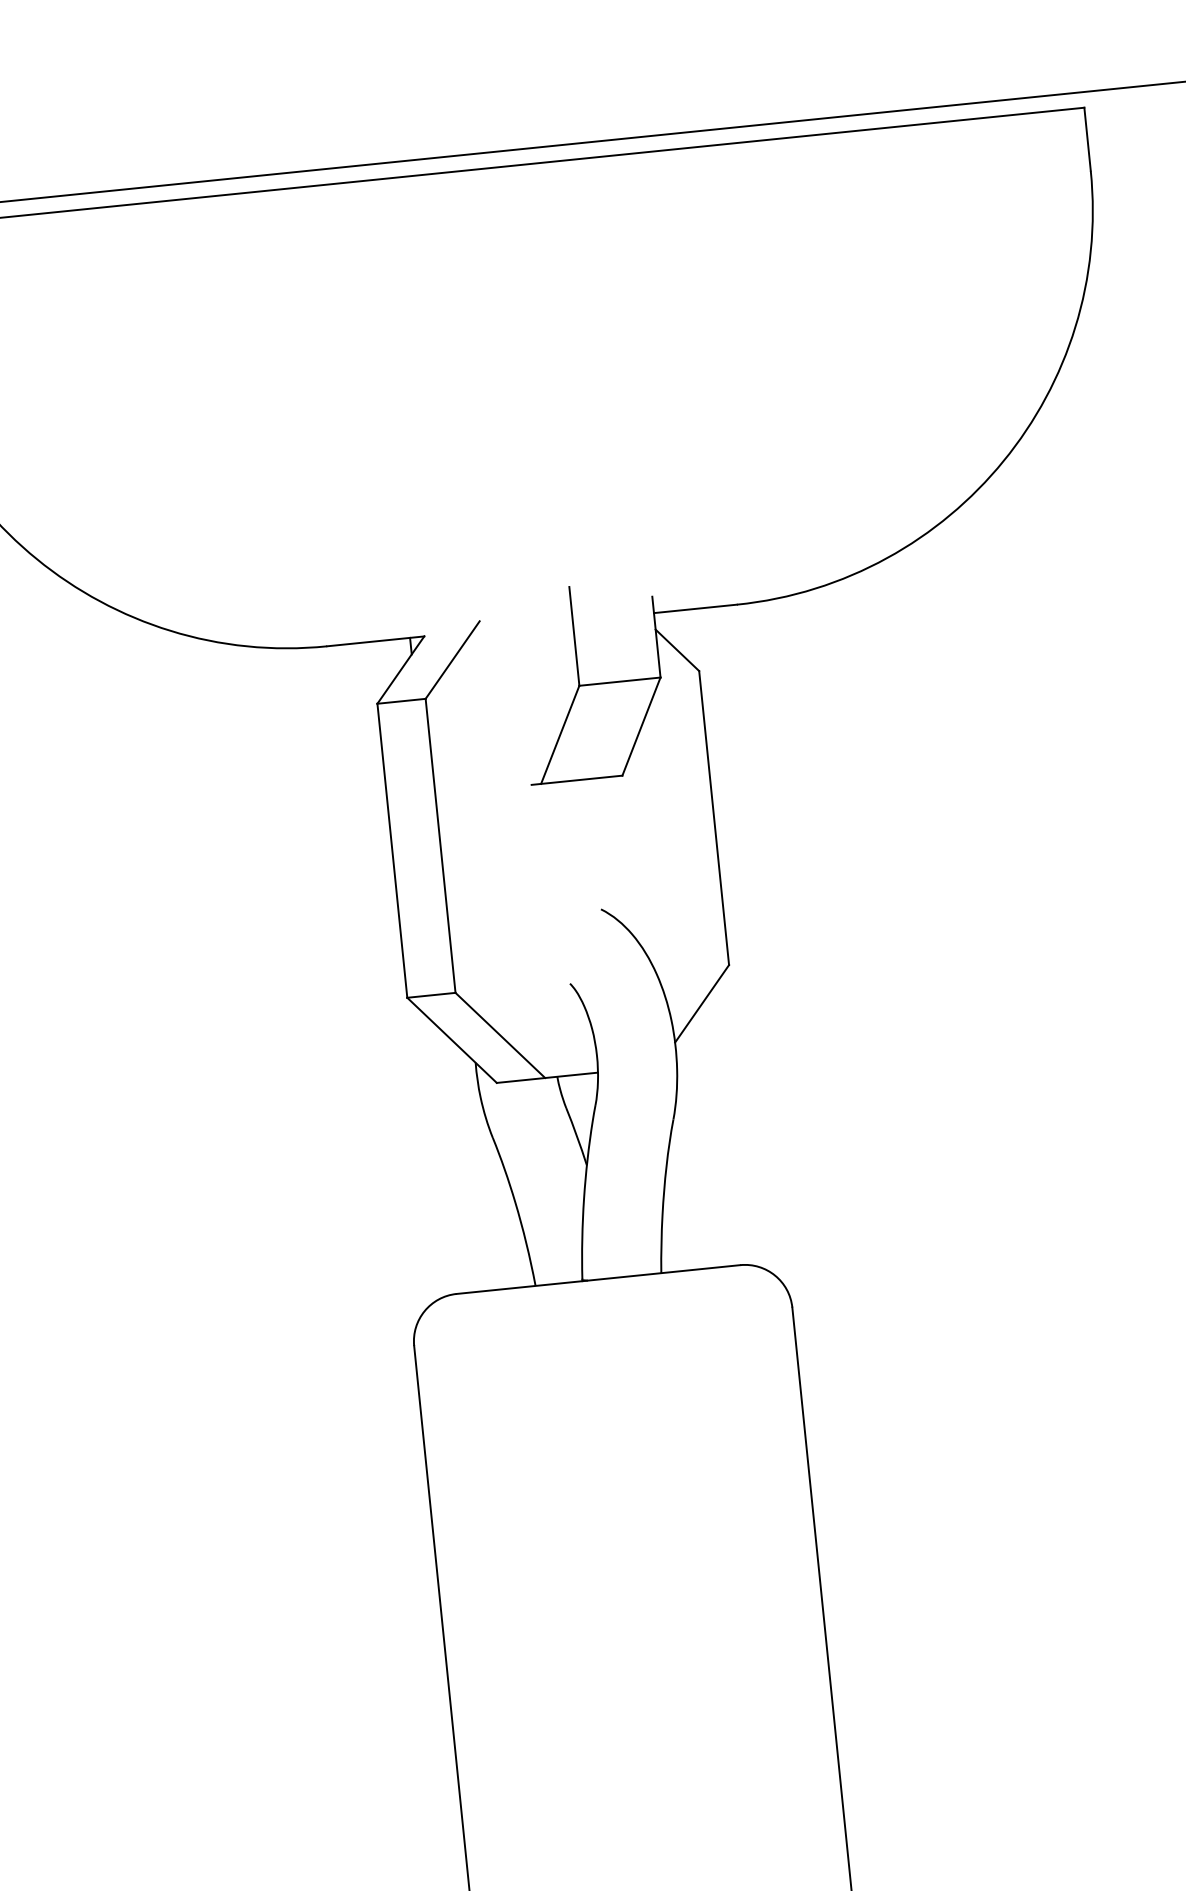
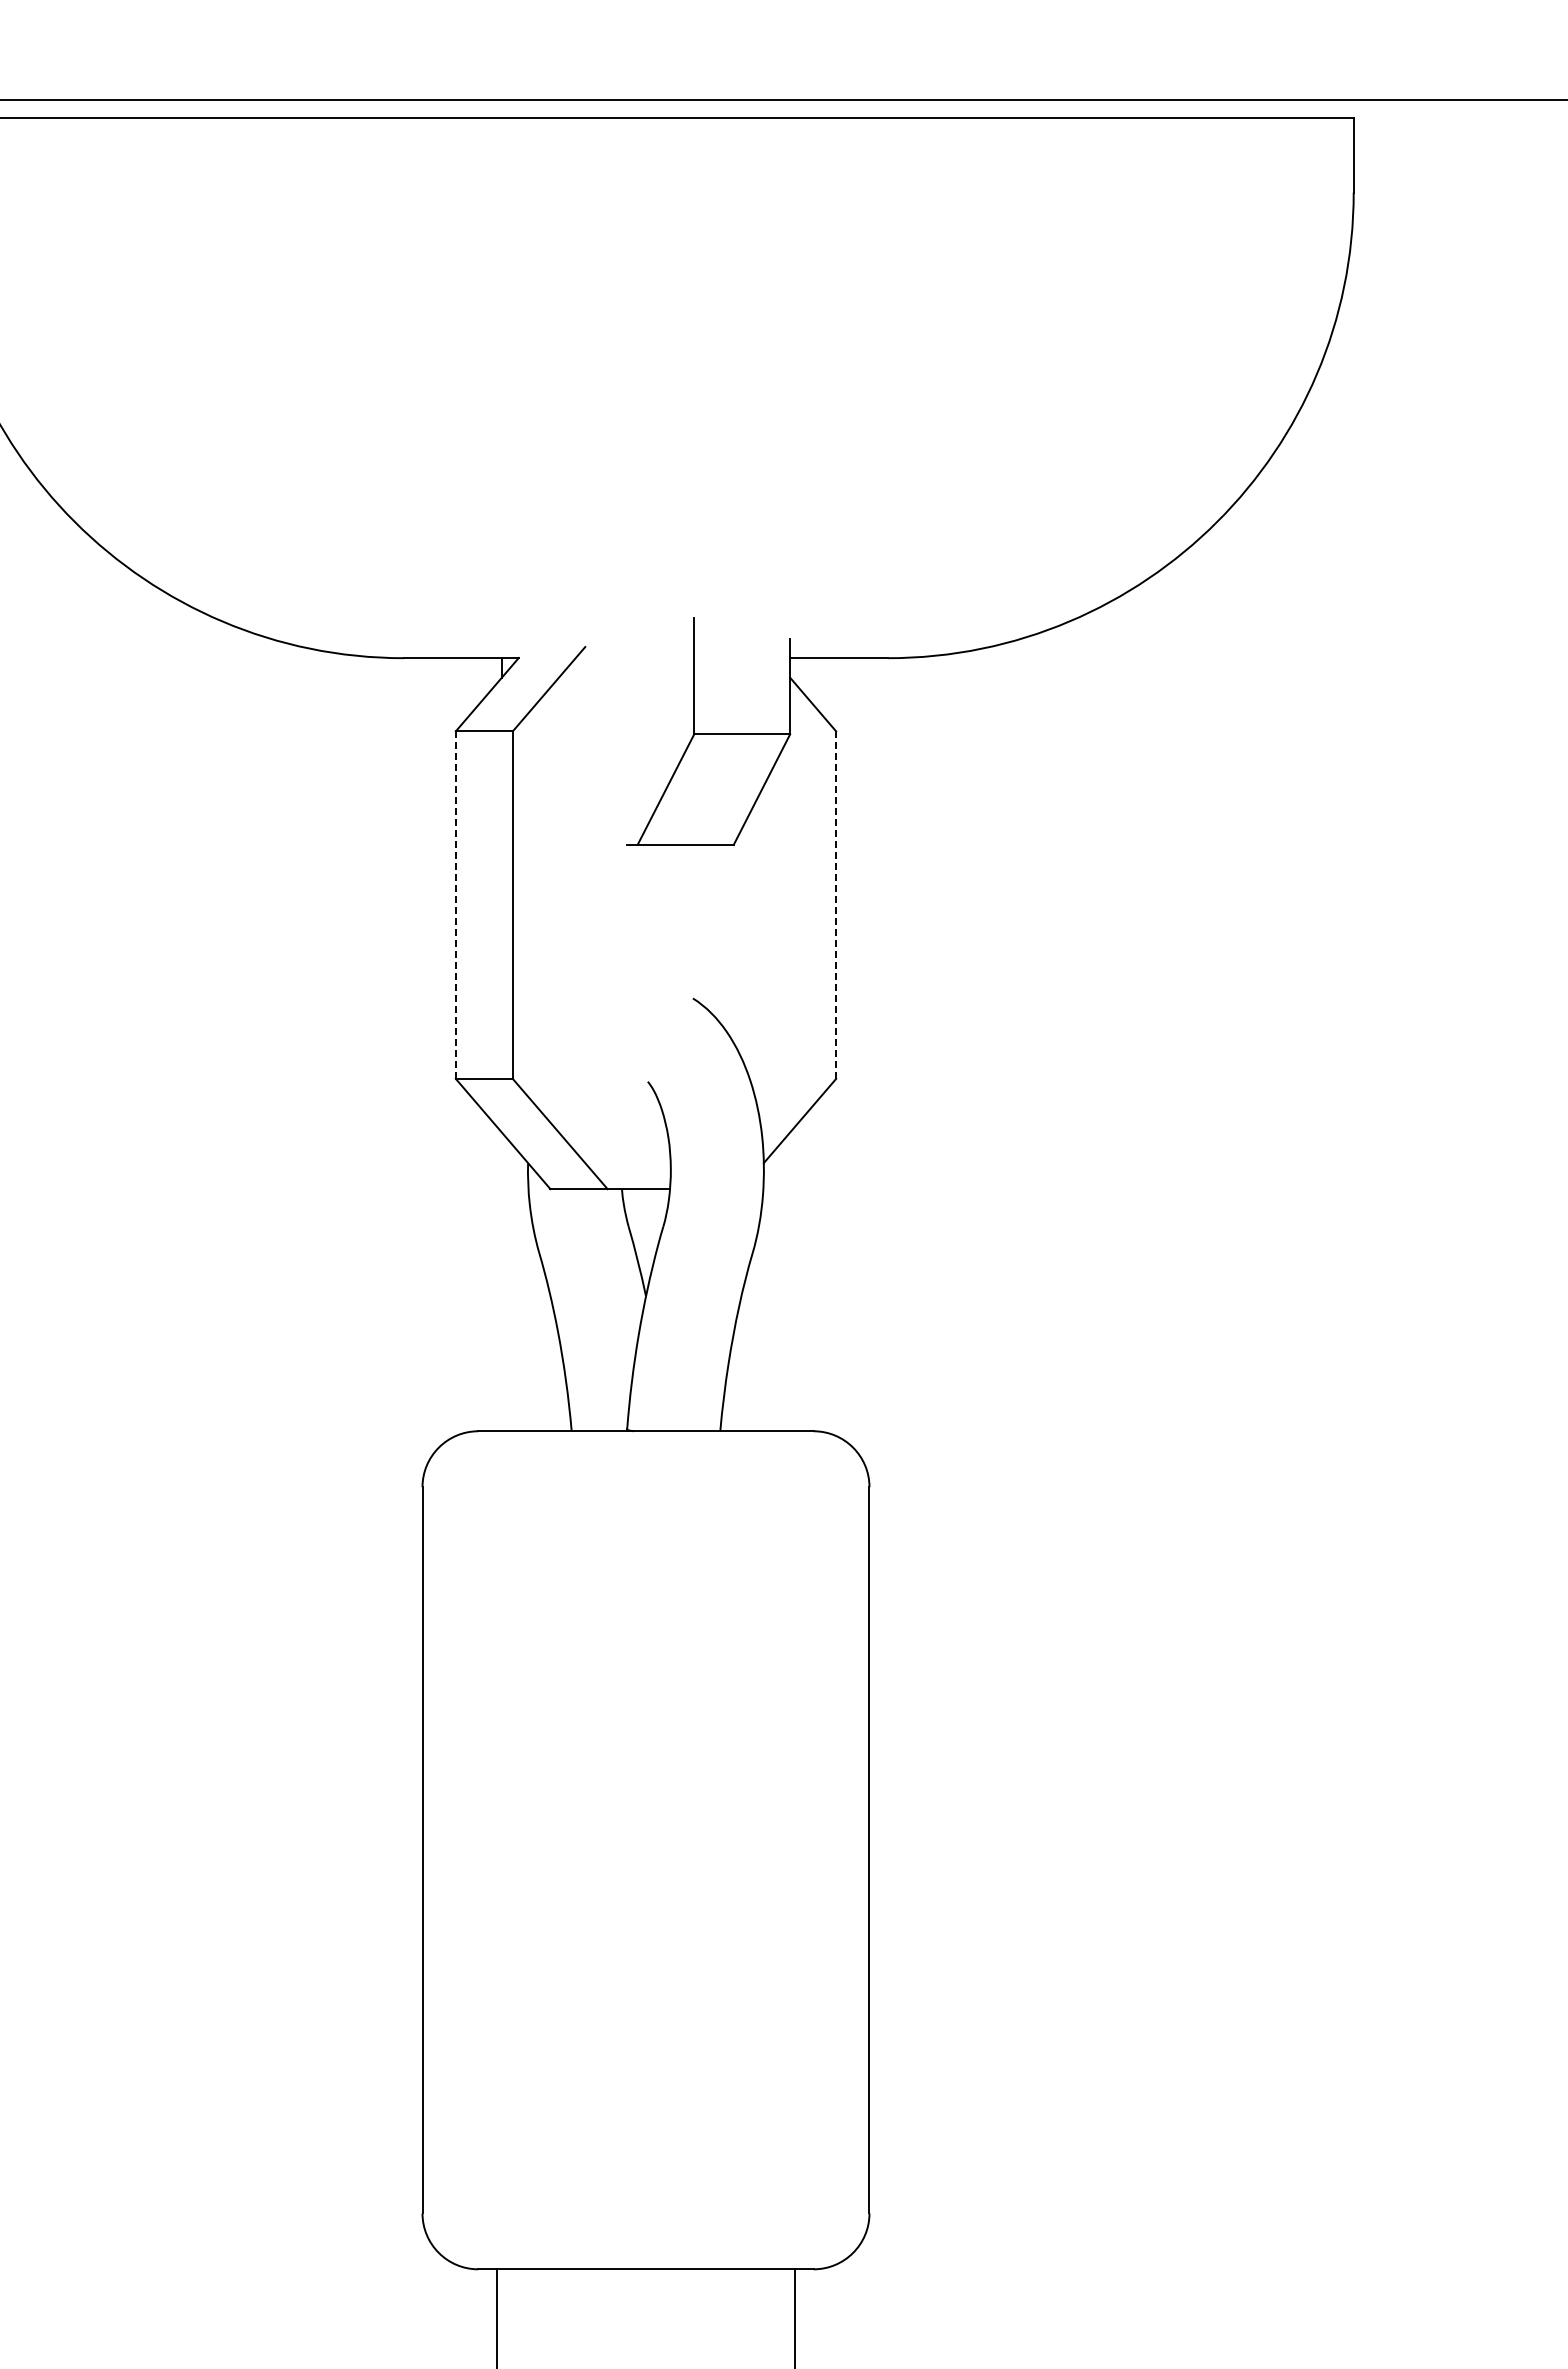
line: (714, 818) -> (836, 905), solid -> dashed
line: (392, 851) -> (455, 905), solid -> dashed

